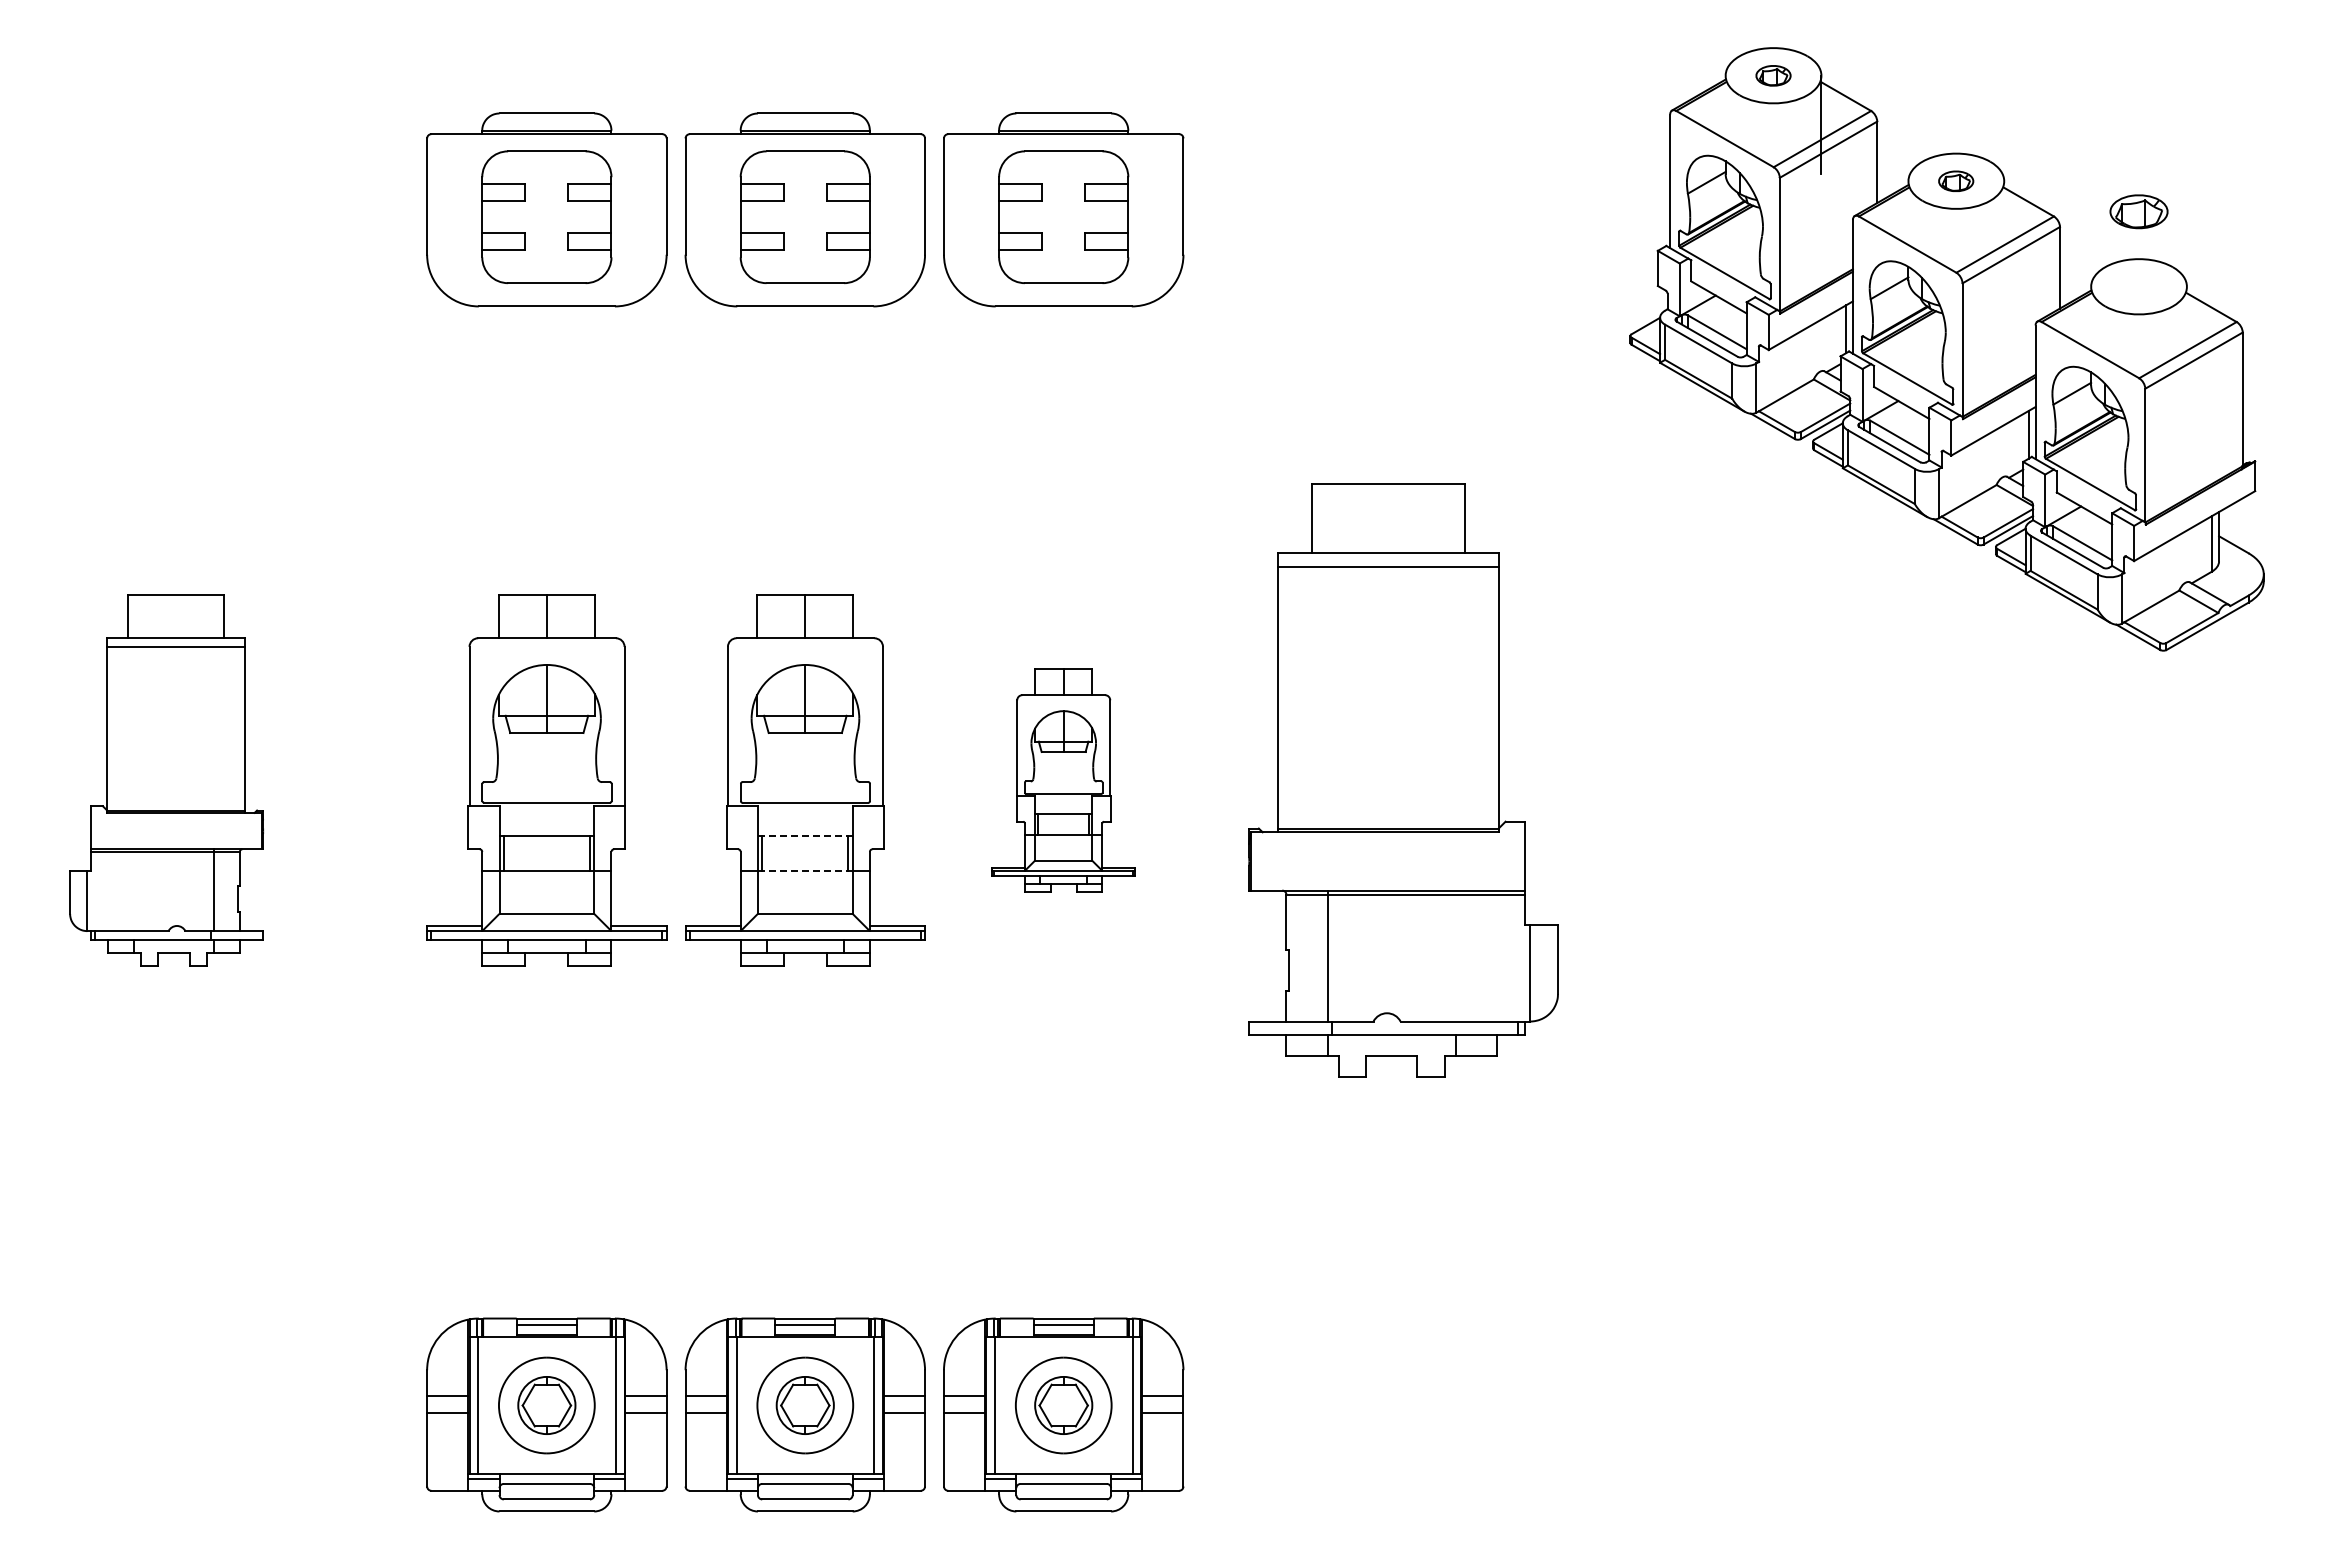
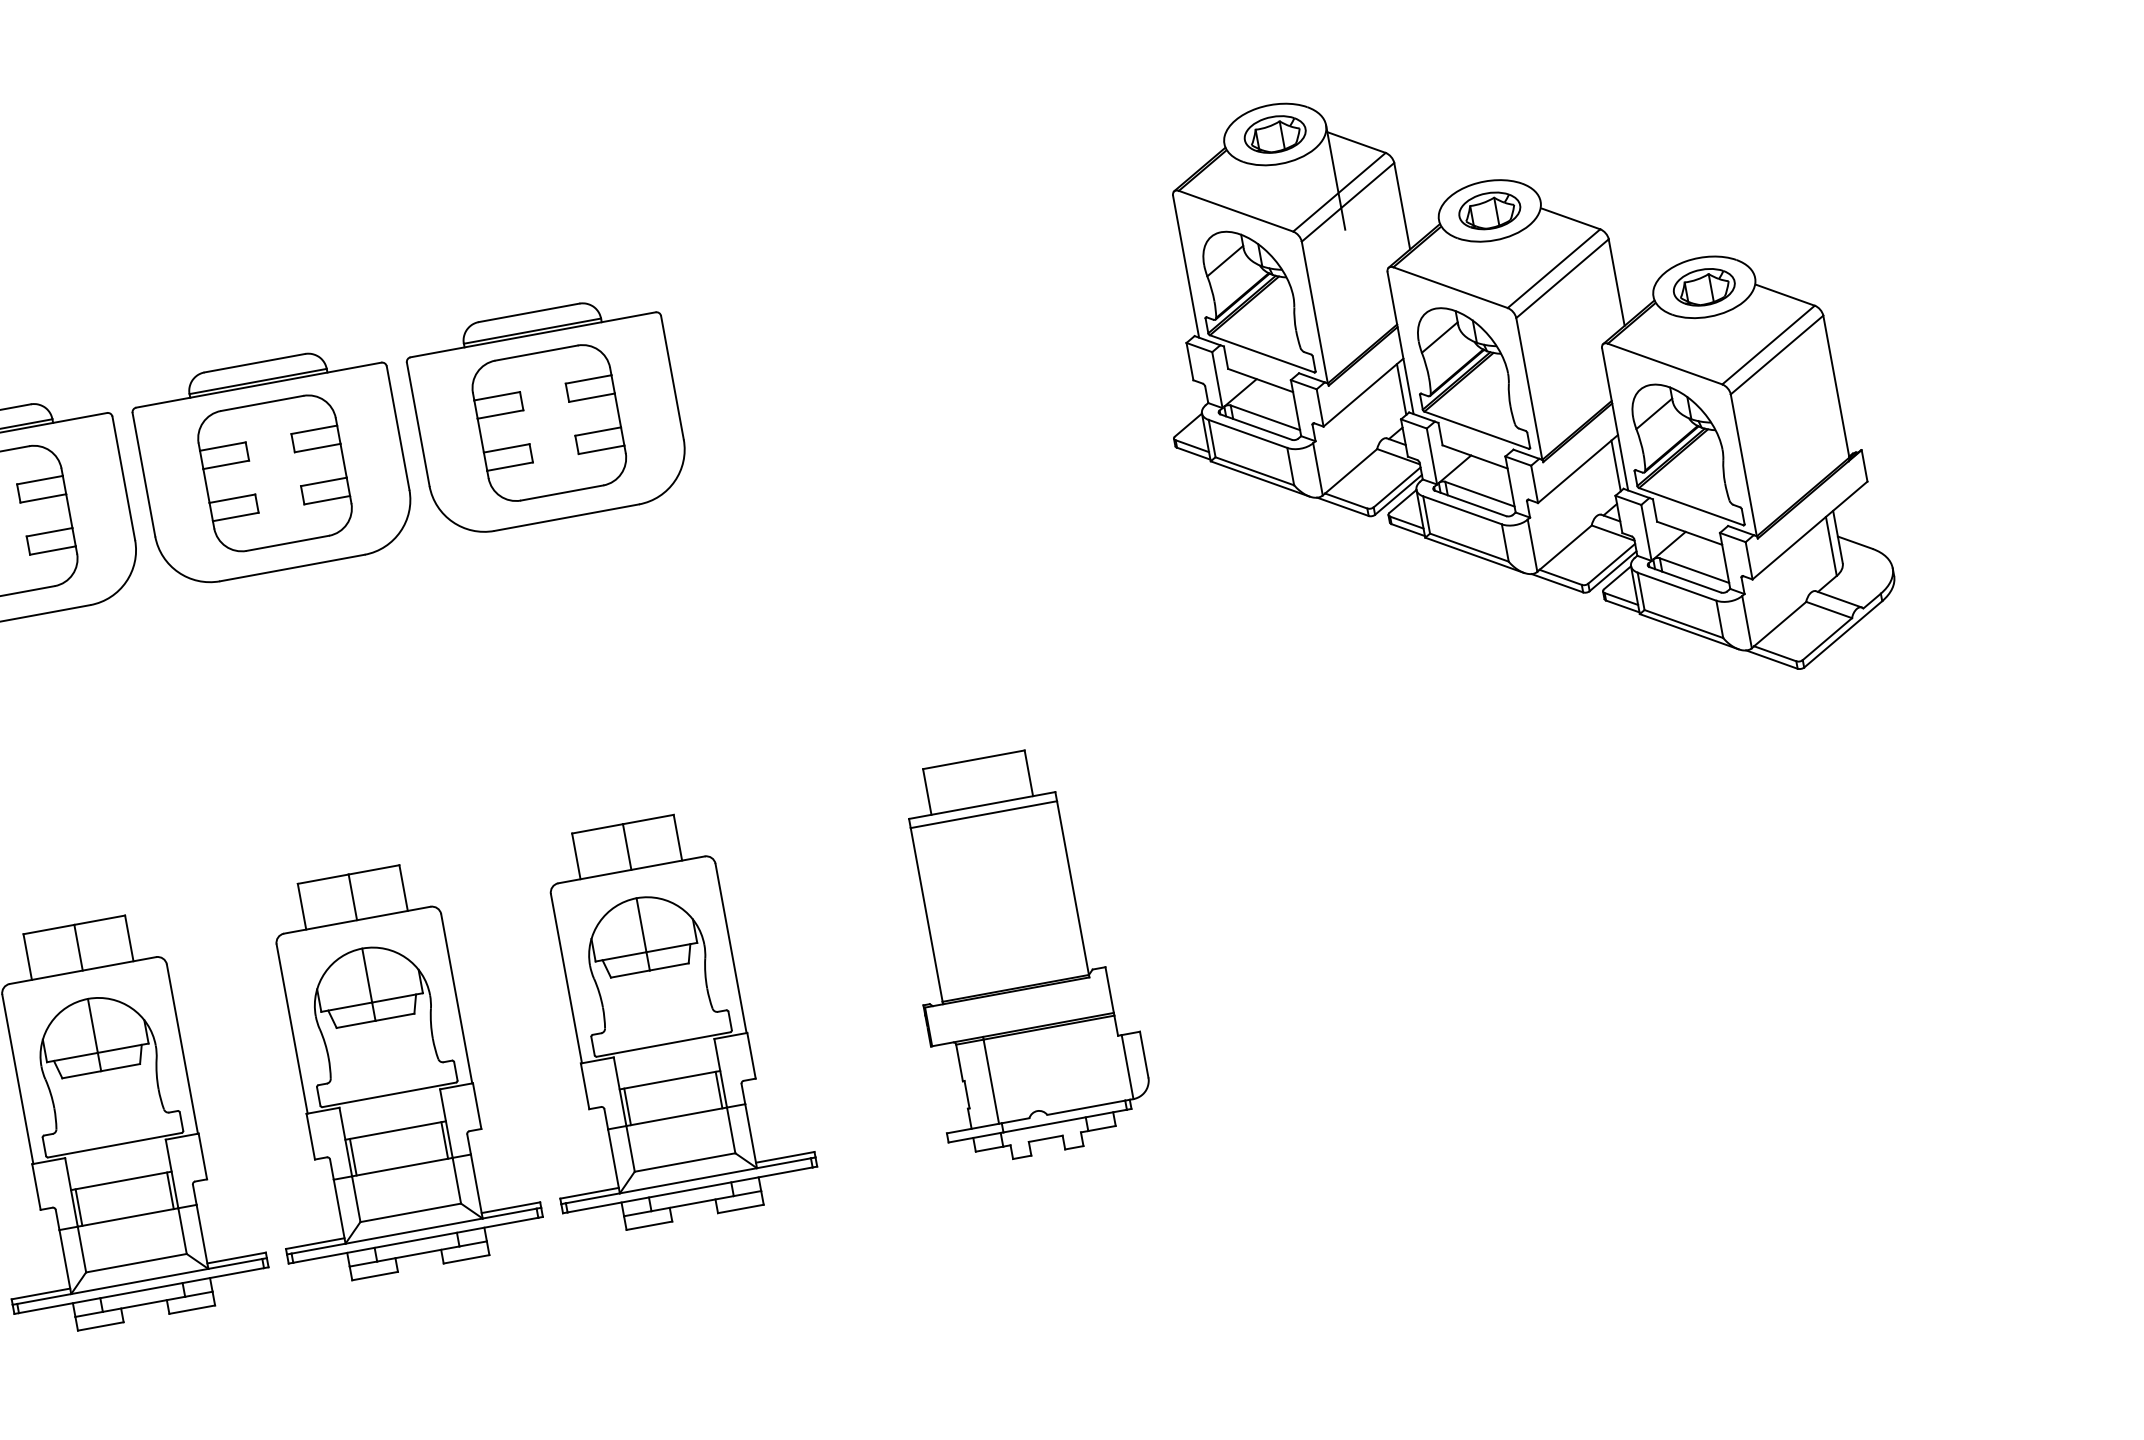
part: (1773, 75) -> (1275, 134), size x1.67
part: (1955, 181) -> (1488, 211), size x1.67
part: (2138, 211) -> (1703, 287), moved
part: (1063, 780) -> (658, 1020), size x1.67
part: (1403, 780) -> (1019, 954), size x0.62
line: (805, 836) -> (395, 1130), dashed -> solid
line: (805, 870) -> (402, 1166), dashed -> solid

